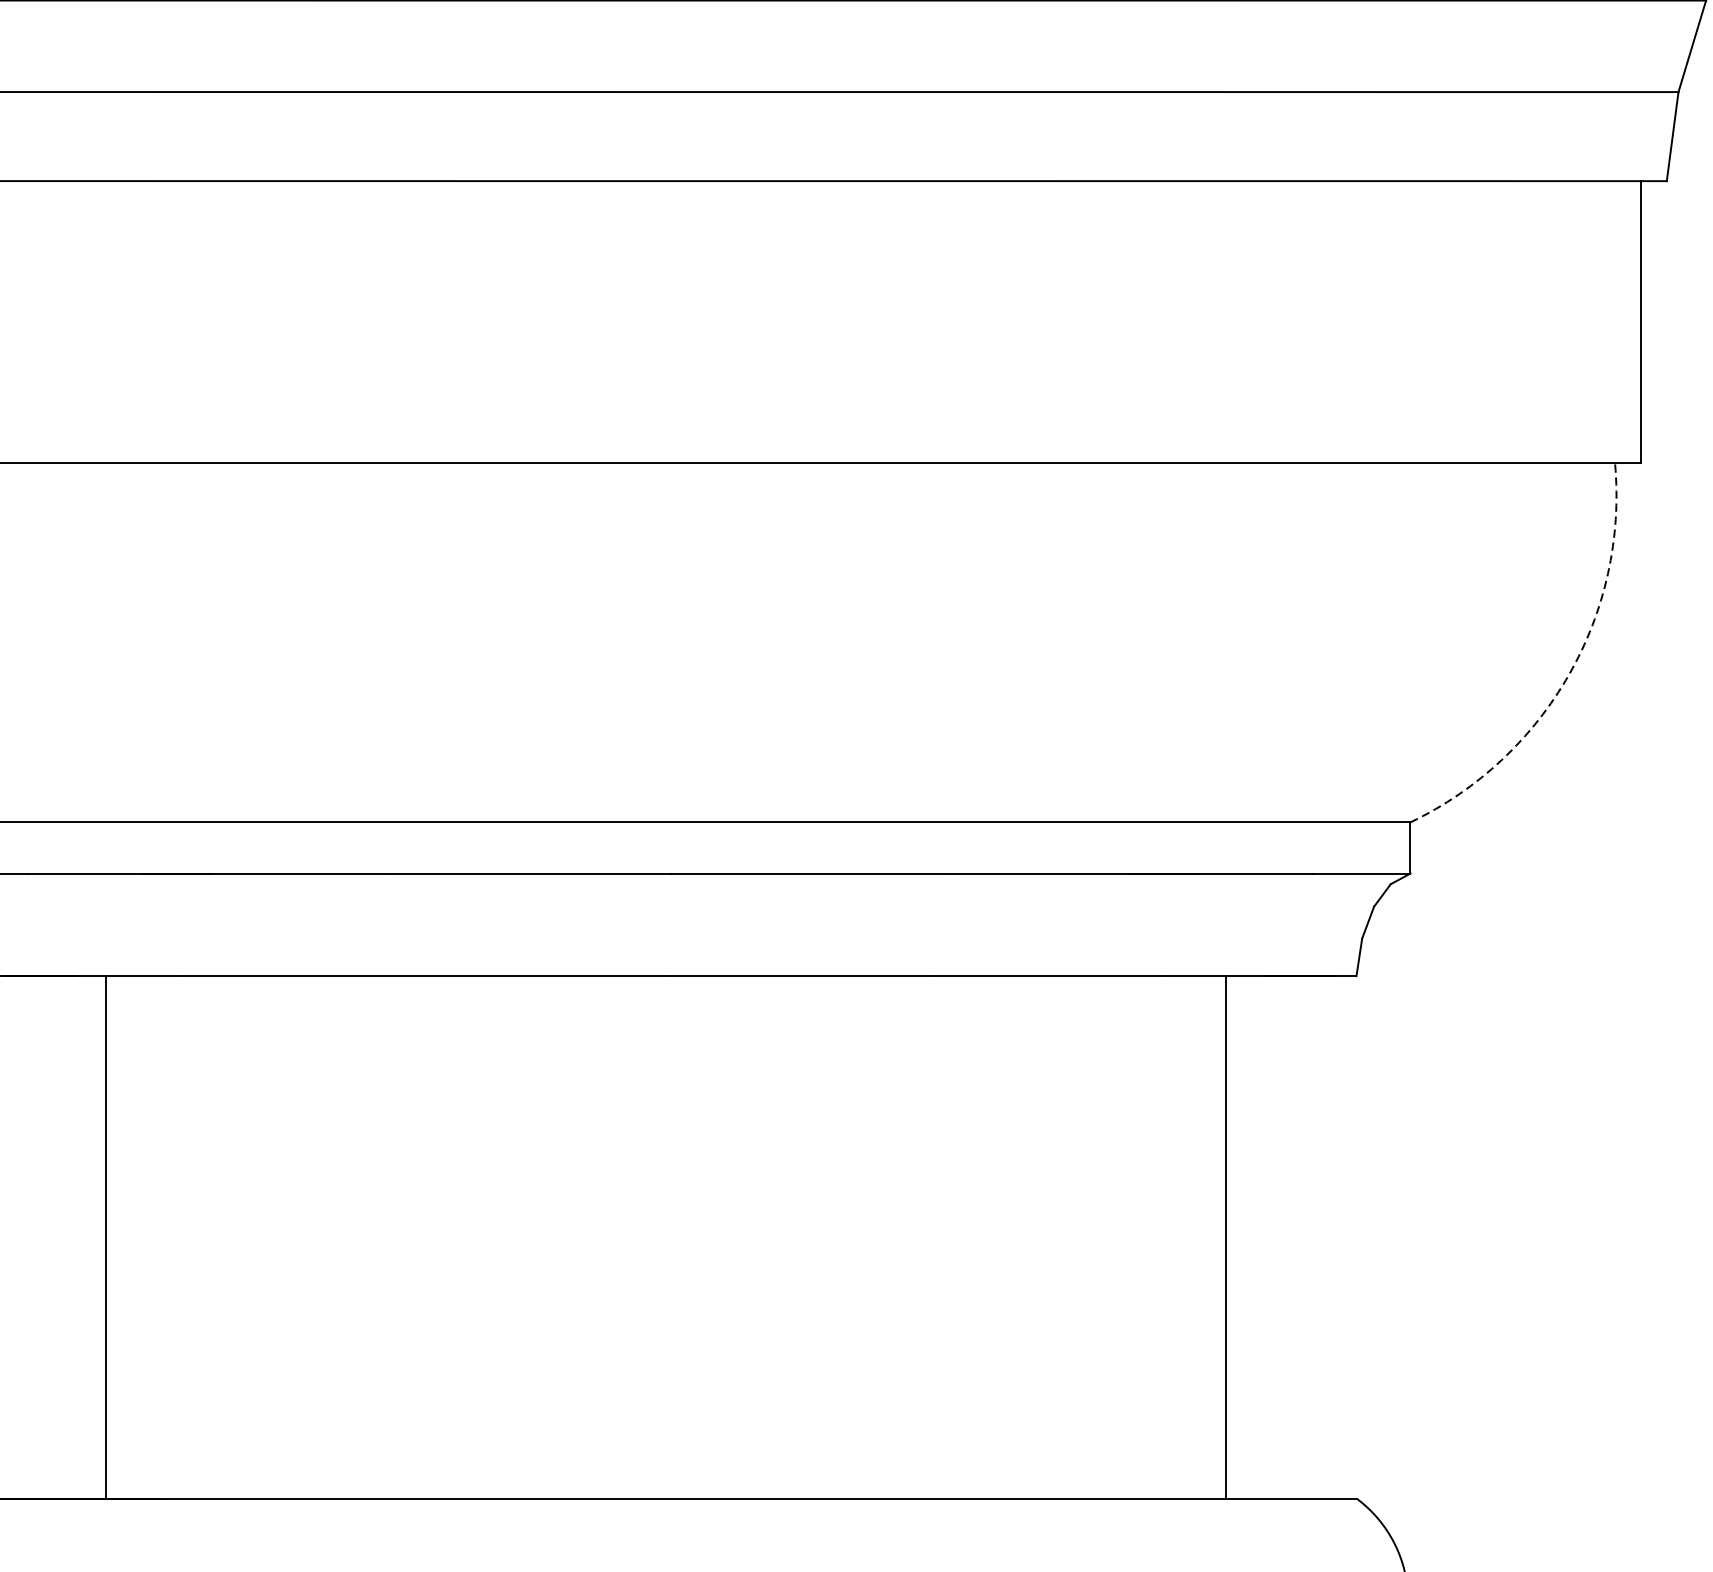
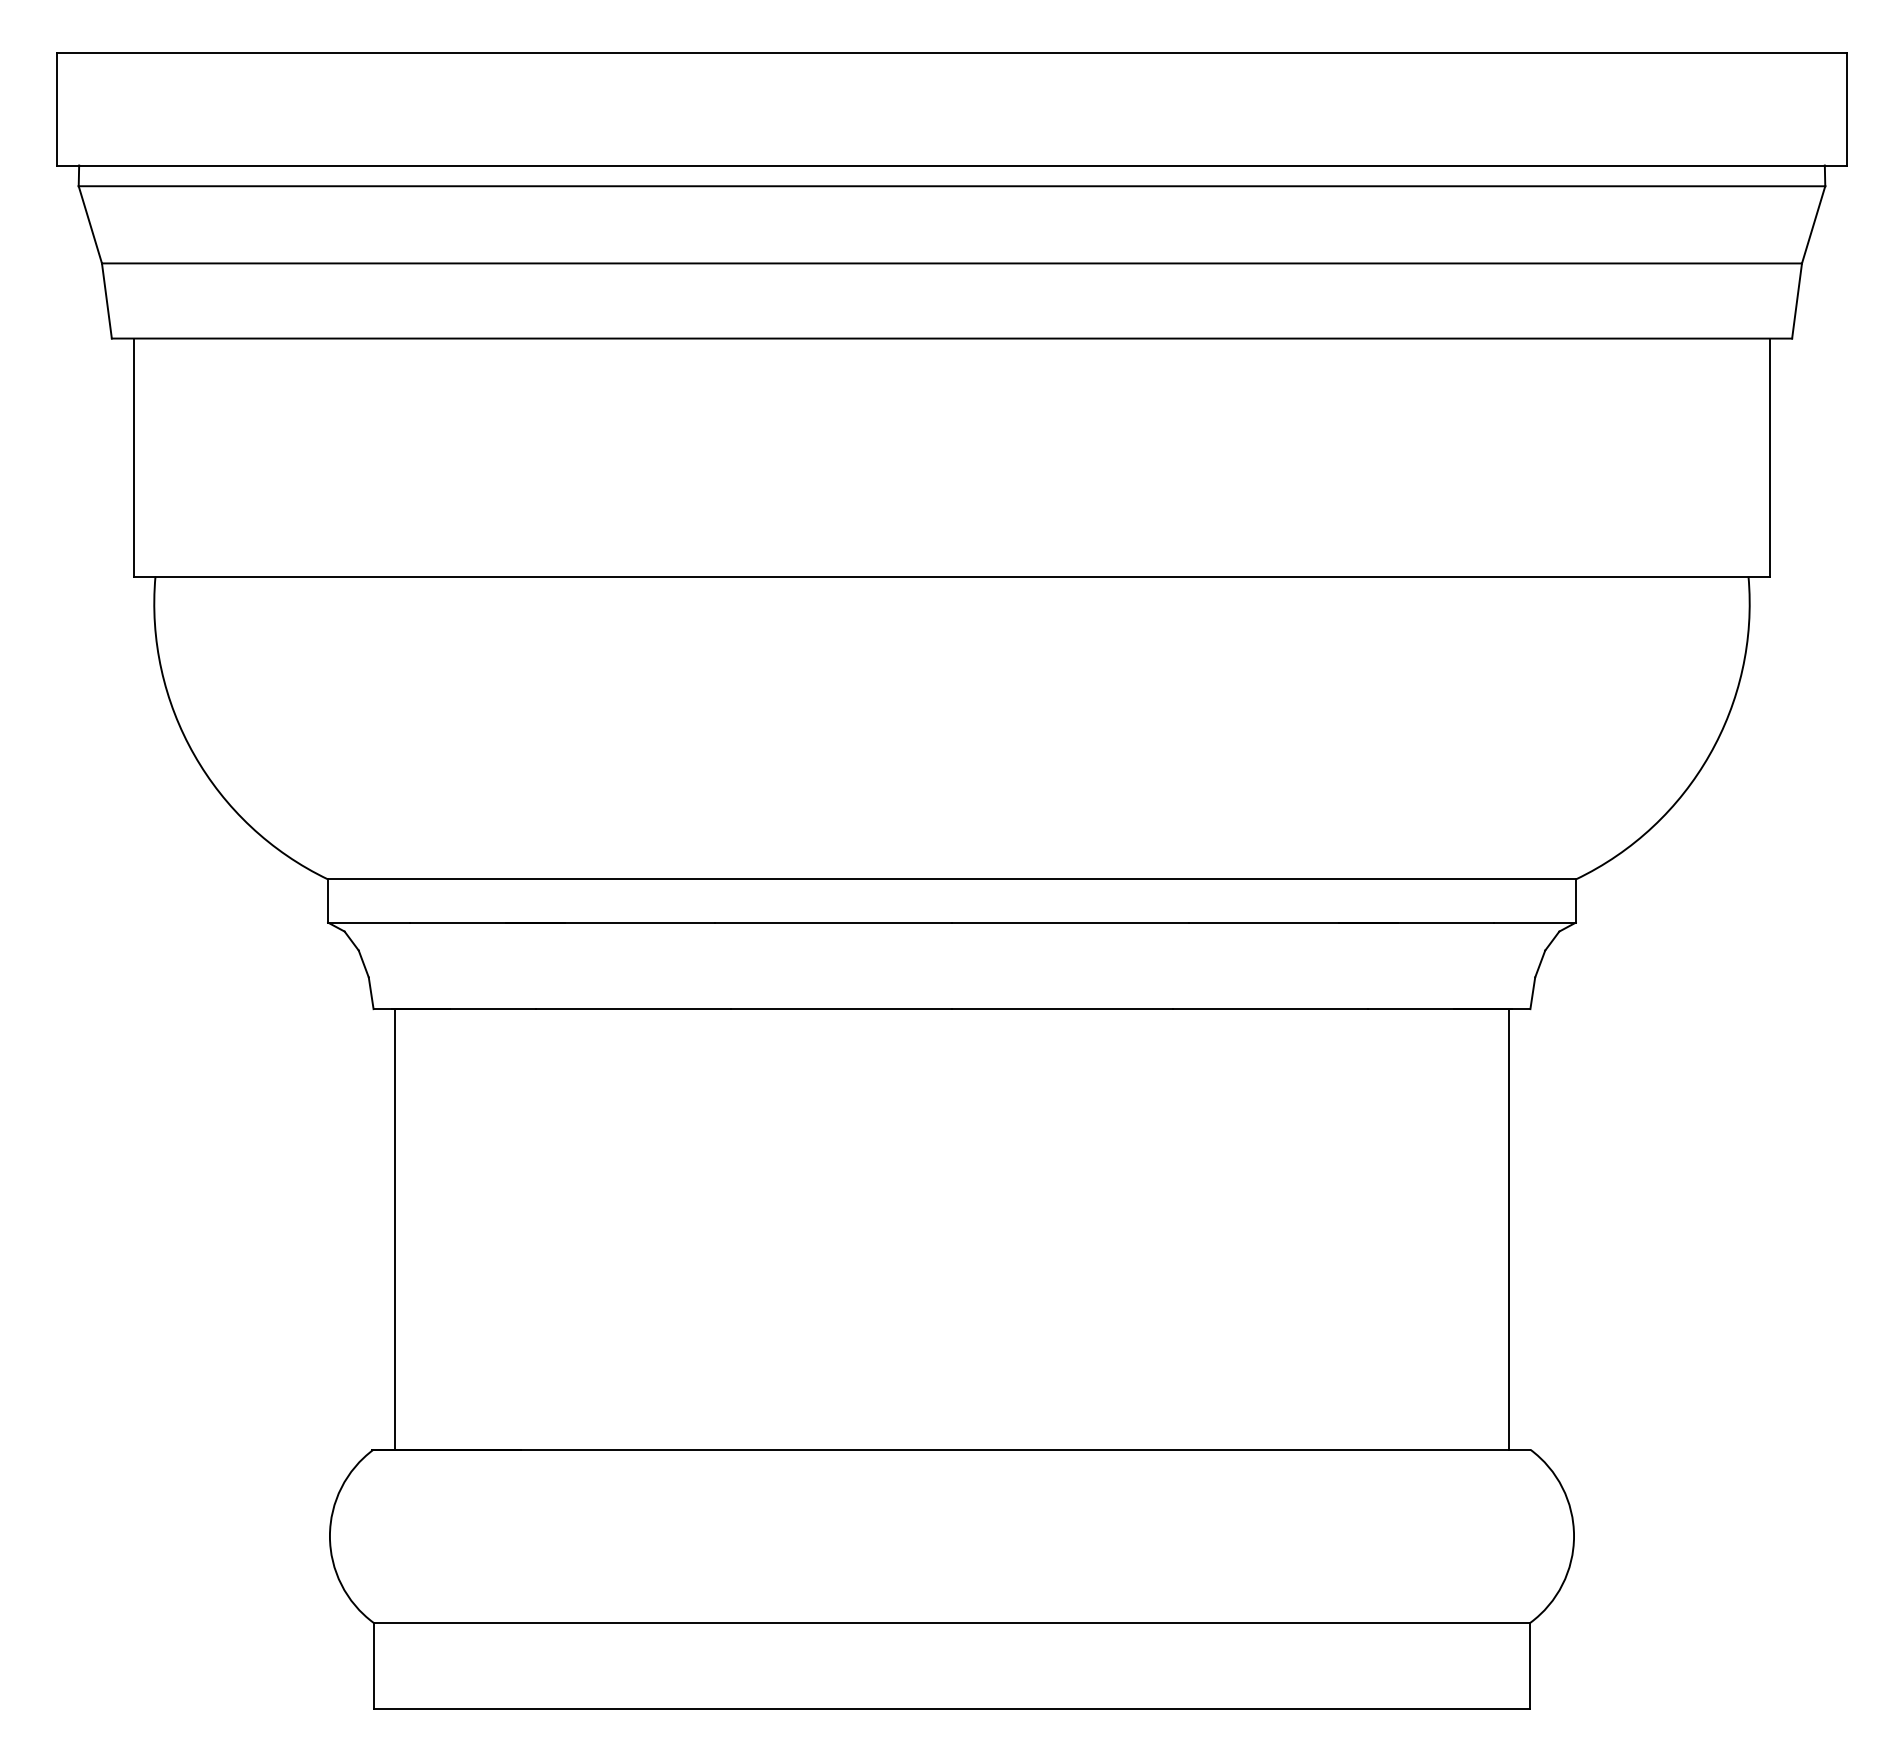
arc: (1568, 675) -> (1709, 755), dashed -> solid
line: (105, 1237) -> (395, 1229), moved
line: (1226, 1237) -> (1508, 1229), moved

